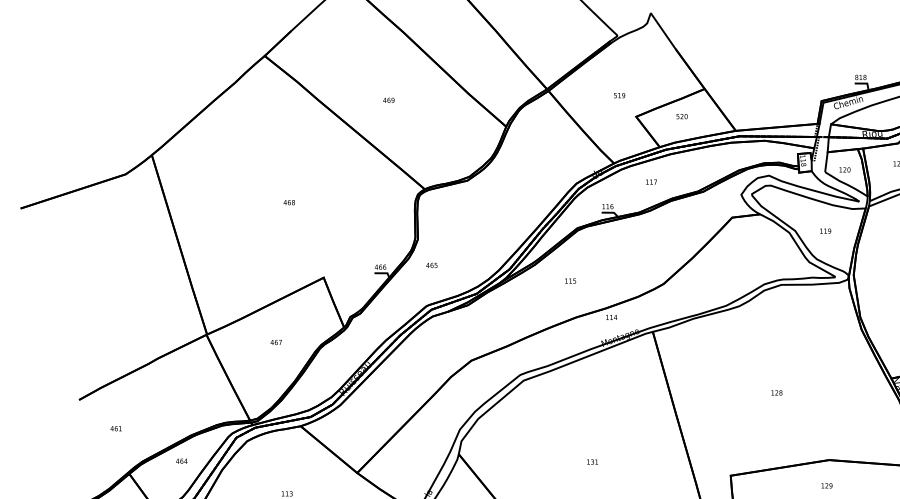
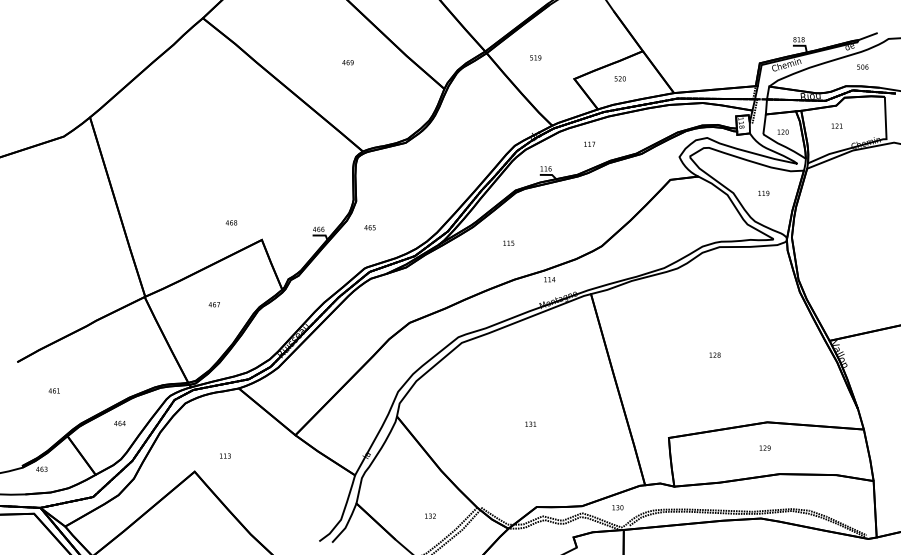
text: (619, 95) -> (535, 57), moved
text: (388, 100) -> (347, 62), moved
text: (289, 202) -> (231, 222), moved

